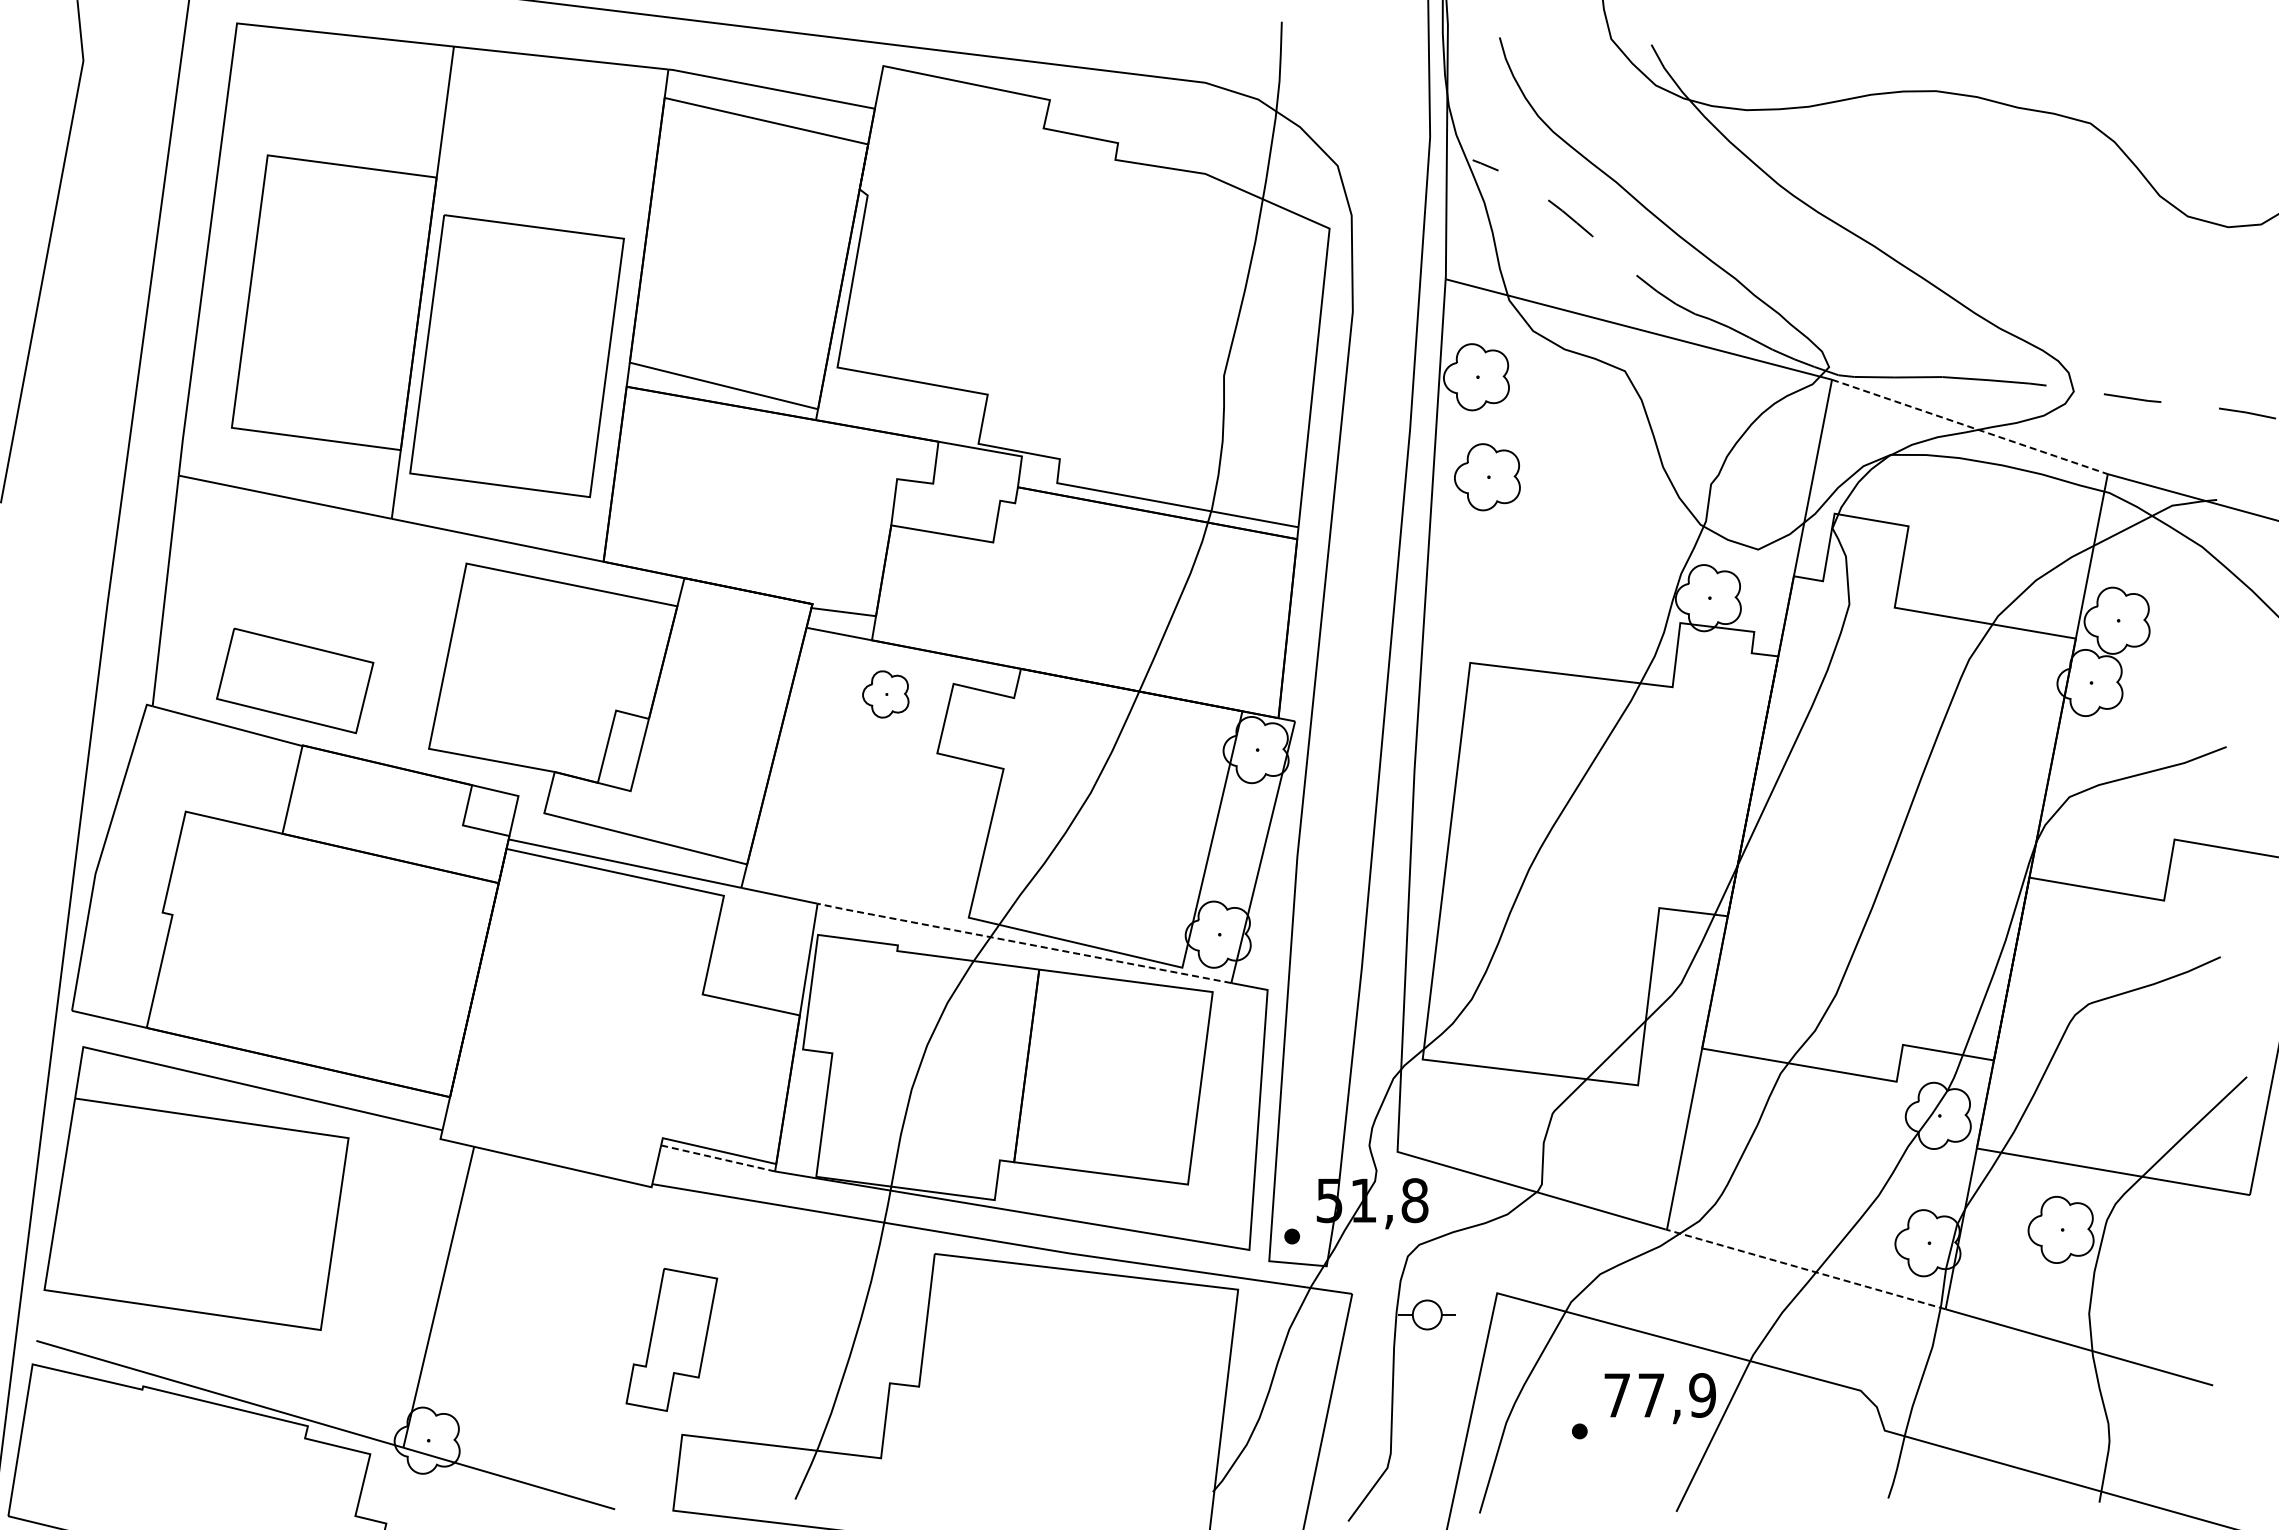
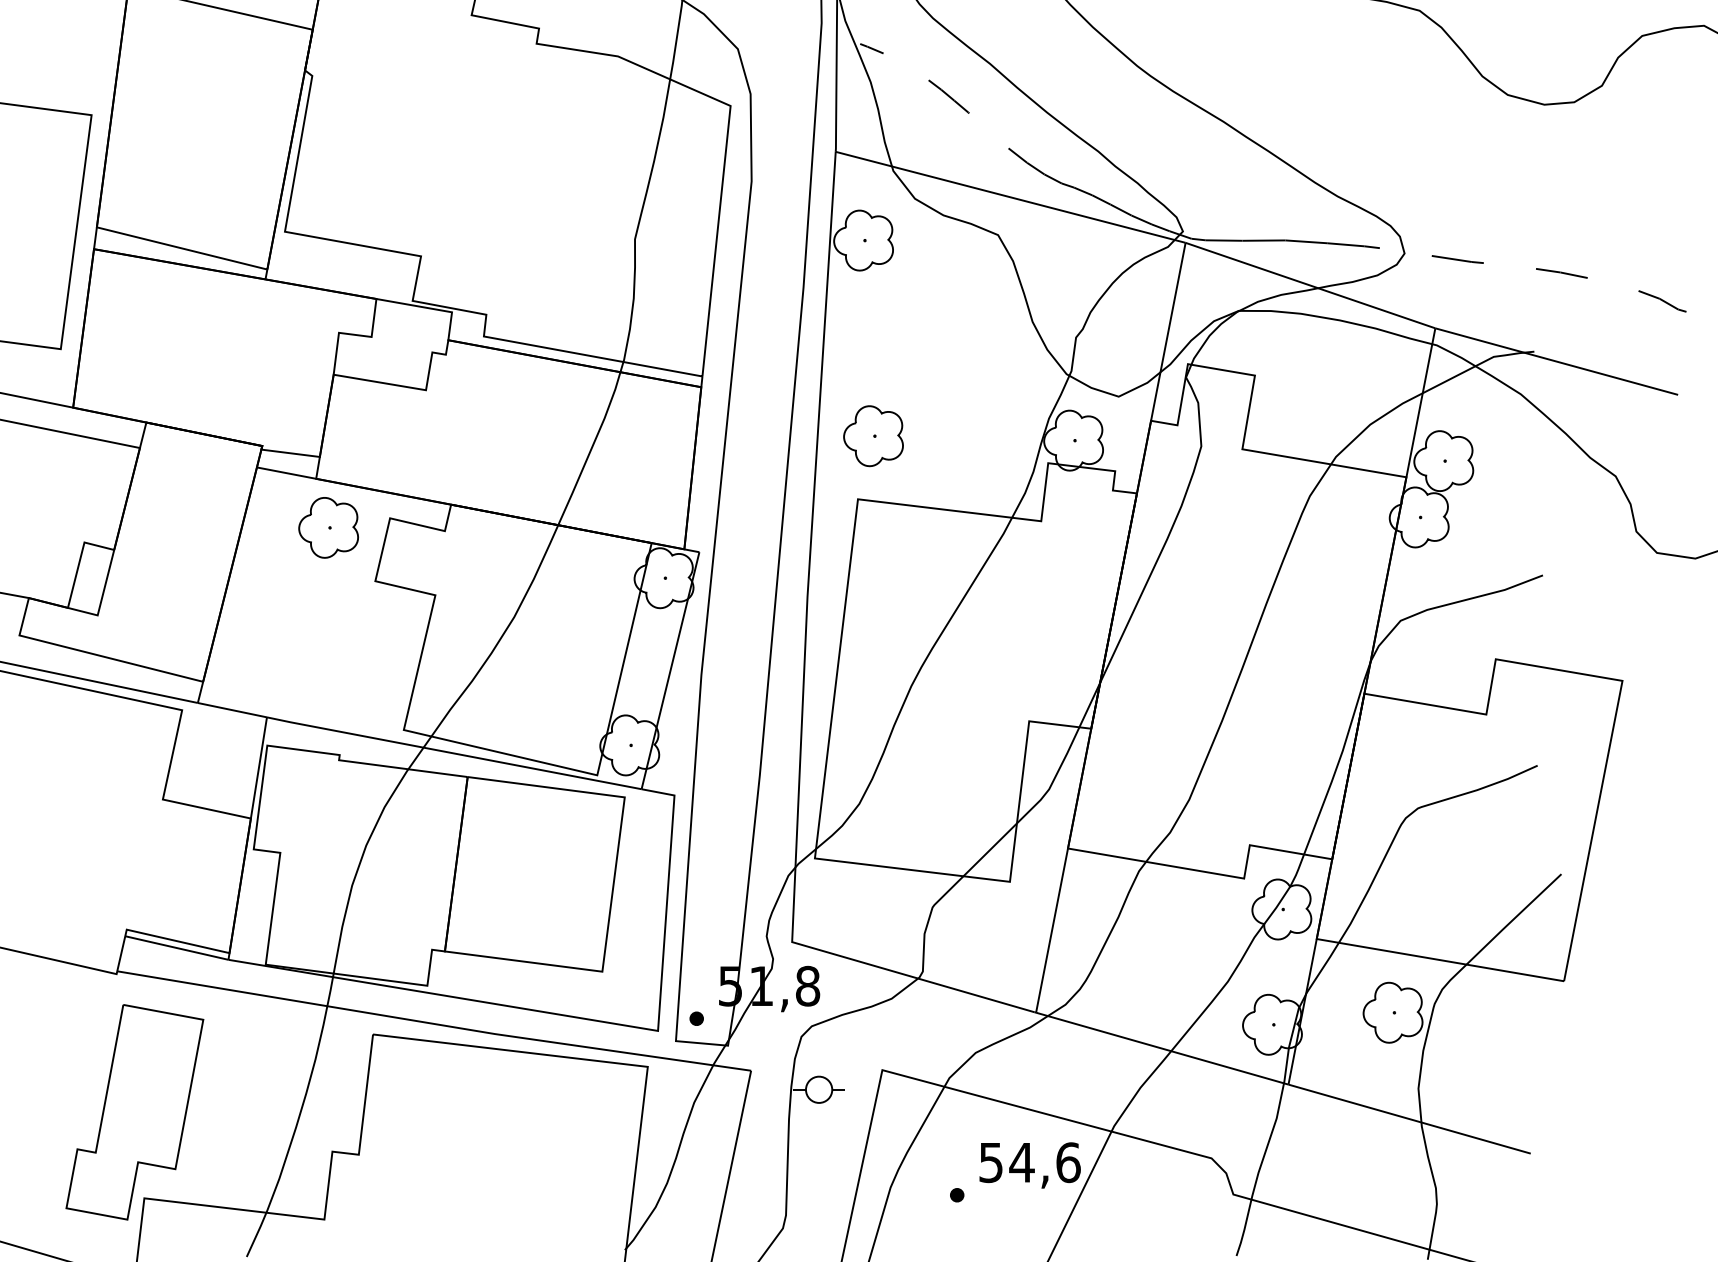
line: (1969, 426) -> (1310, 285), dashed -> solid
part: (1487, 477) -> (873, 436), moved
part: (885, 694) -> (328, 527), size x1.43
line: (1023, 943) -> (453, 753), dashed -> solid
line: (718, 1158) -> (177, 948), dashed -> solid
line: (1806, 1269) -> (1162, 1048), dashed -> solid
part: (671, 1339) -> (134, 1112), size x1.67
text: (1660, 1395) -> (1030, 1162), 77,9 -> 54,6

